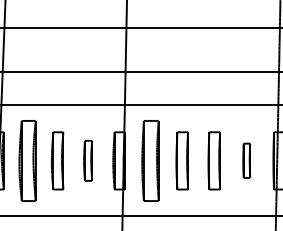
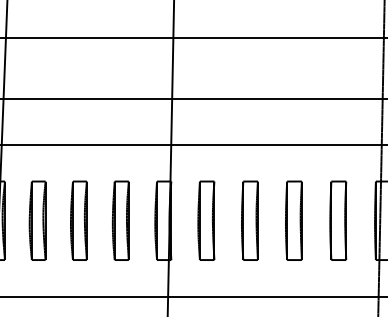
part: (27, 160) -> (37, 220), size x0.71
part: (87, 160) -> (120, 220), size x1.43
part: (150, 160) -> (206, 220), size x0.71
part: (246, 160) -> (338, 220), size x1.67

